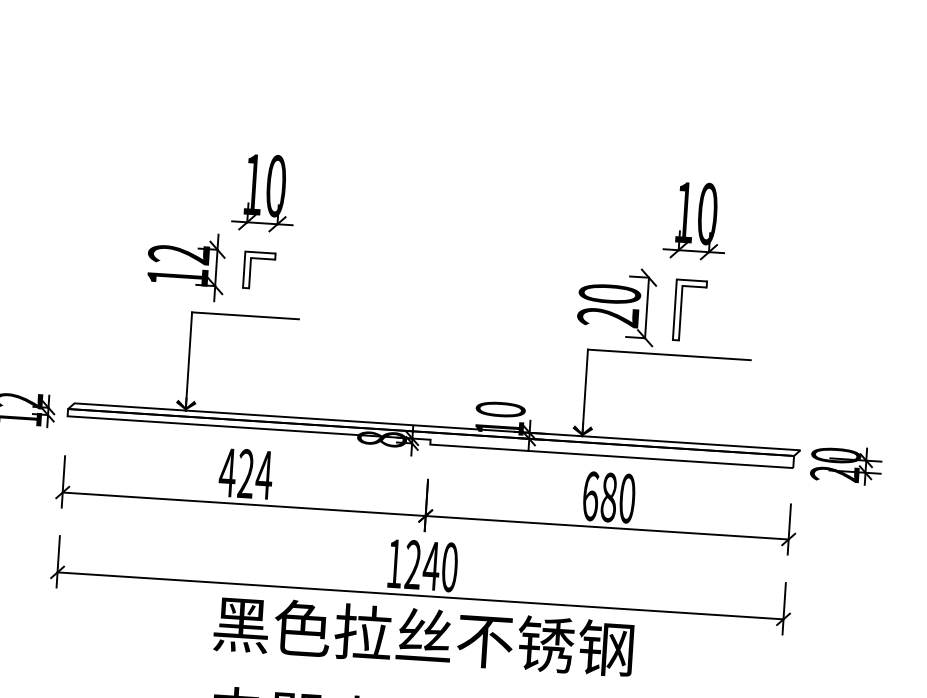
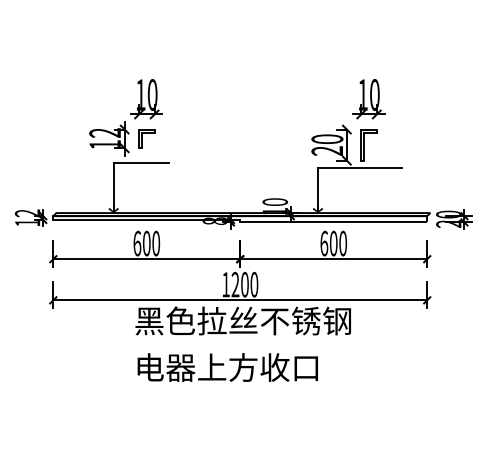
text: (245, 473) -> (146, 243), 424 -> 600
text: (608, 497) -> (333, 243), 680 -> 600
text: (430, 565) -> (244, 284), 1240 -> 1200

